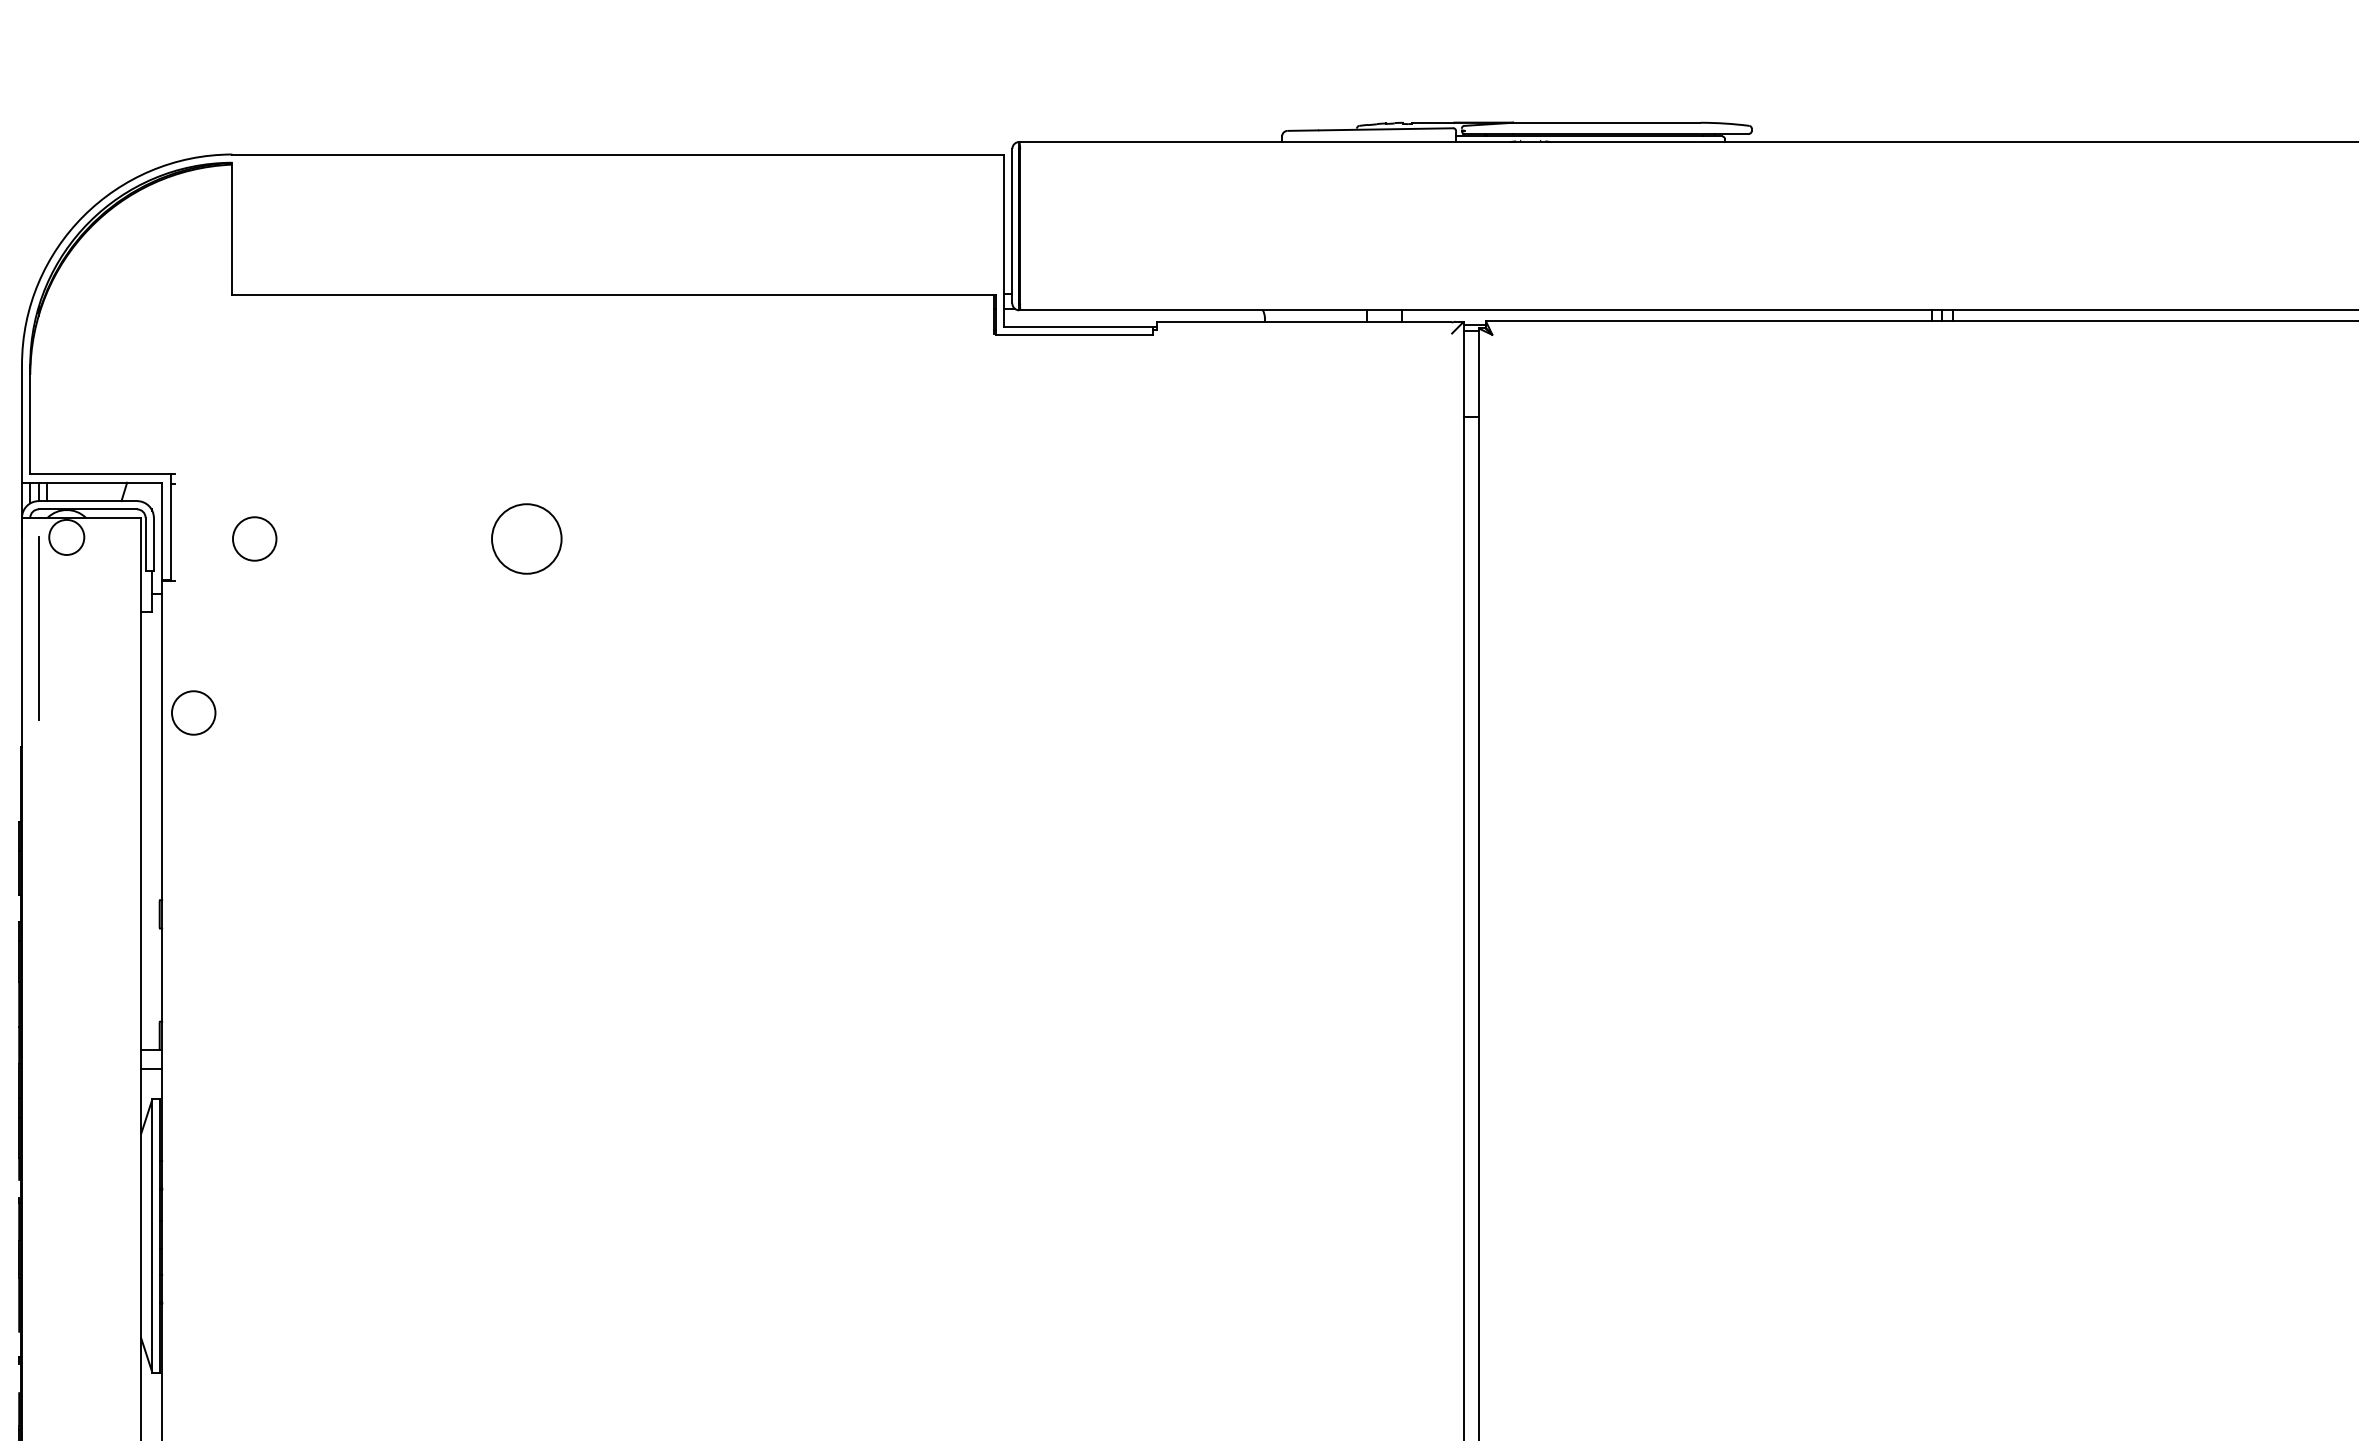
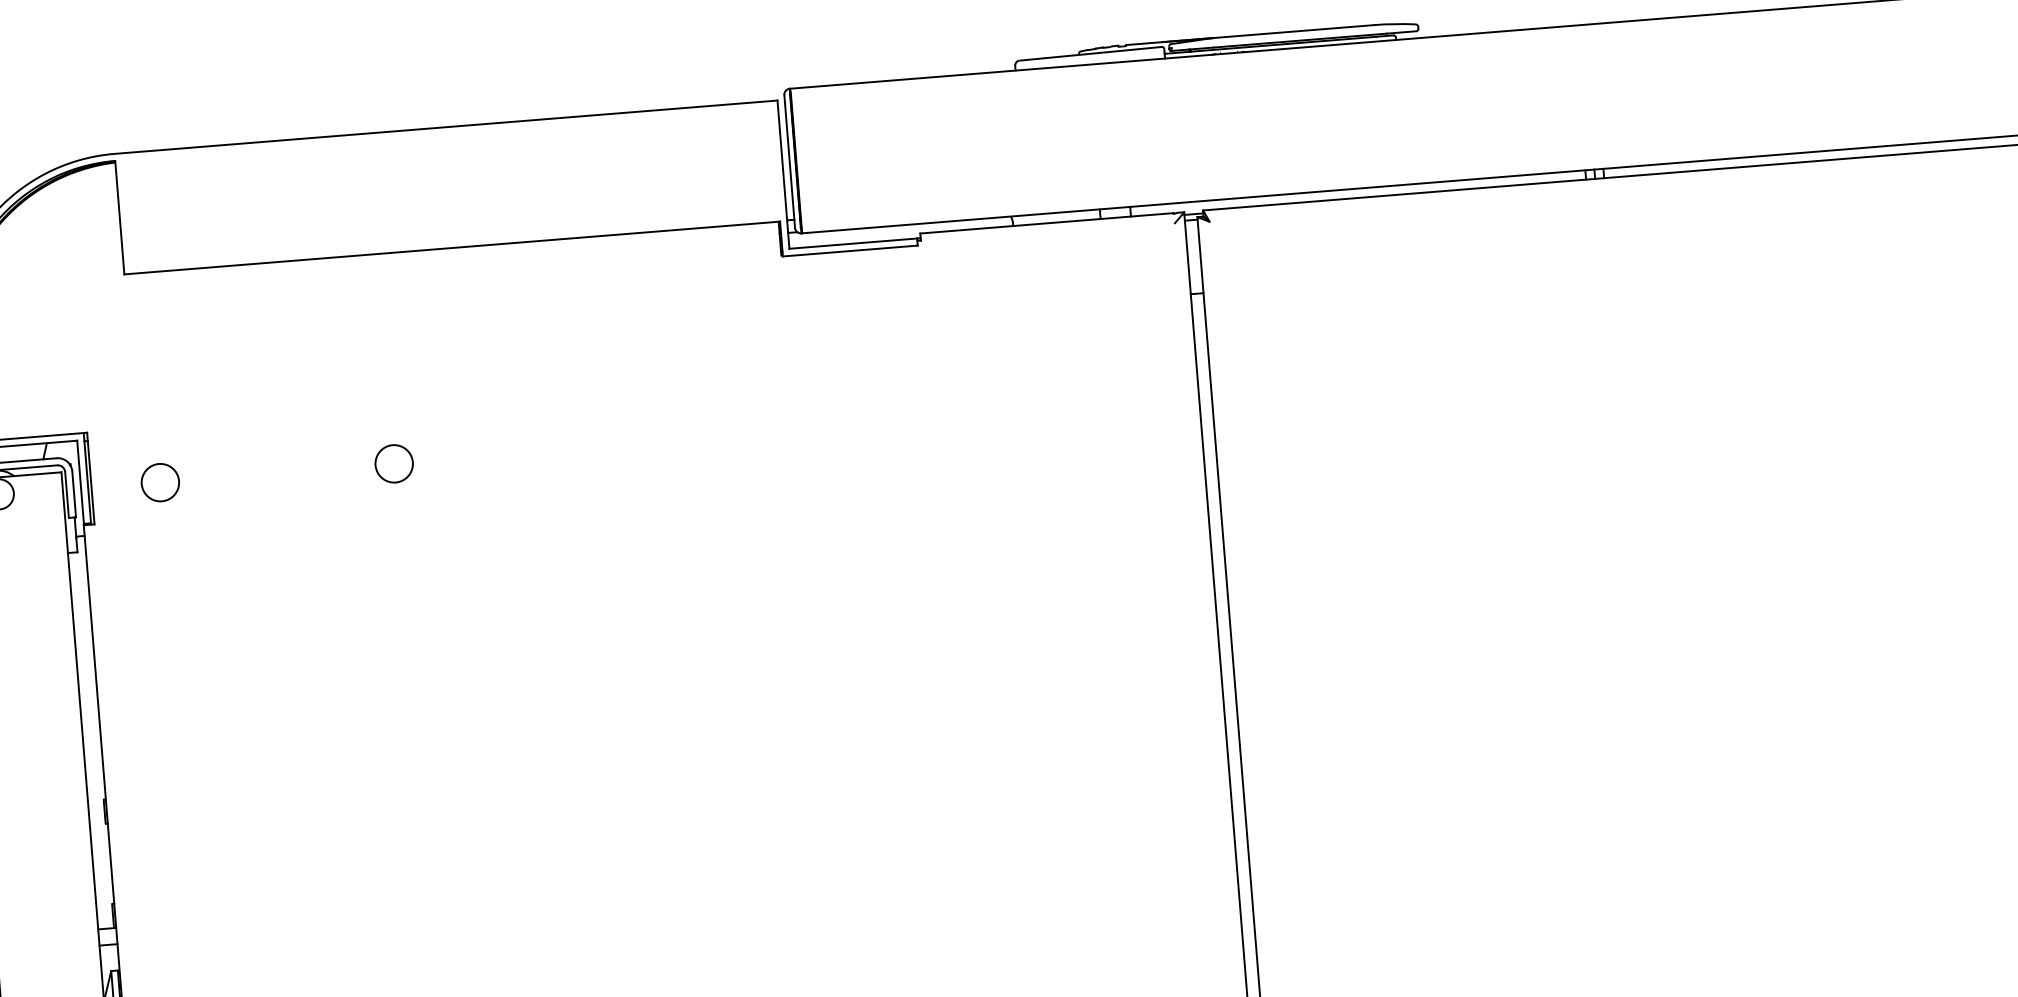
line: (174, 527) -> (90, 478), added
circle: (526, 538) -> (393, 463), size x0.62
circle: (193, 712) -> (119, 635), removed

